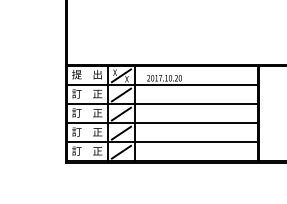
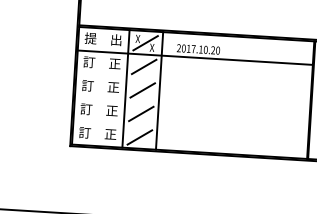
line: (162, 104) -> (194, 81), removed
line: (162, 123) -> (192, 105), removed
line: (162, 142) -> (191, 128), removed

